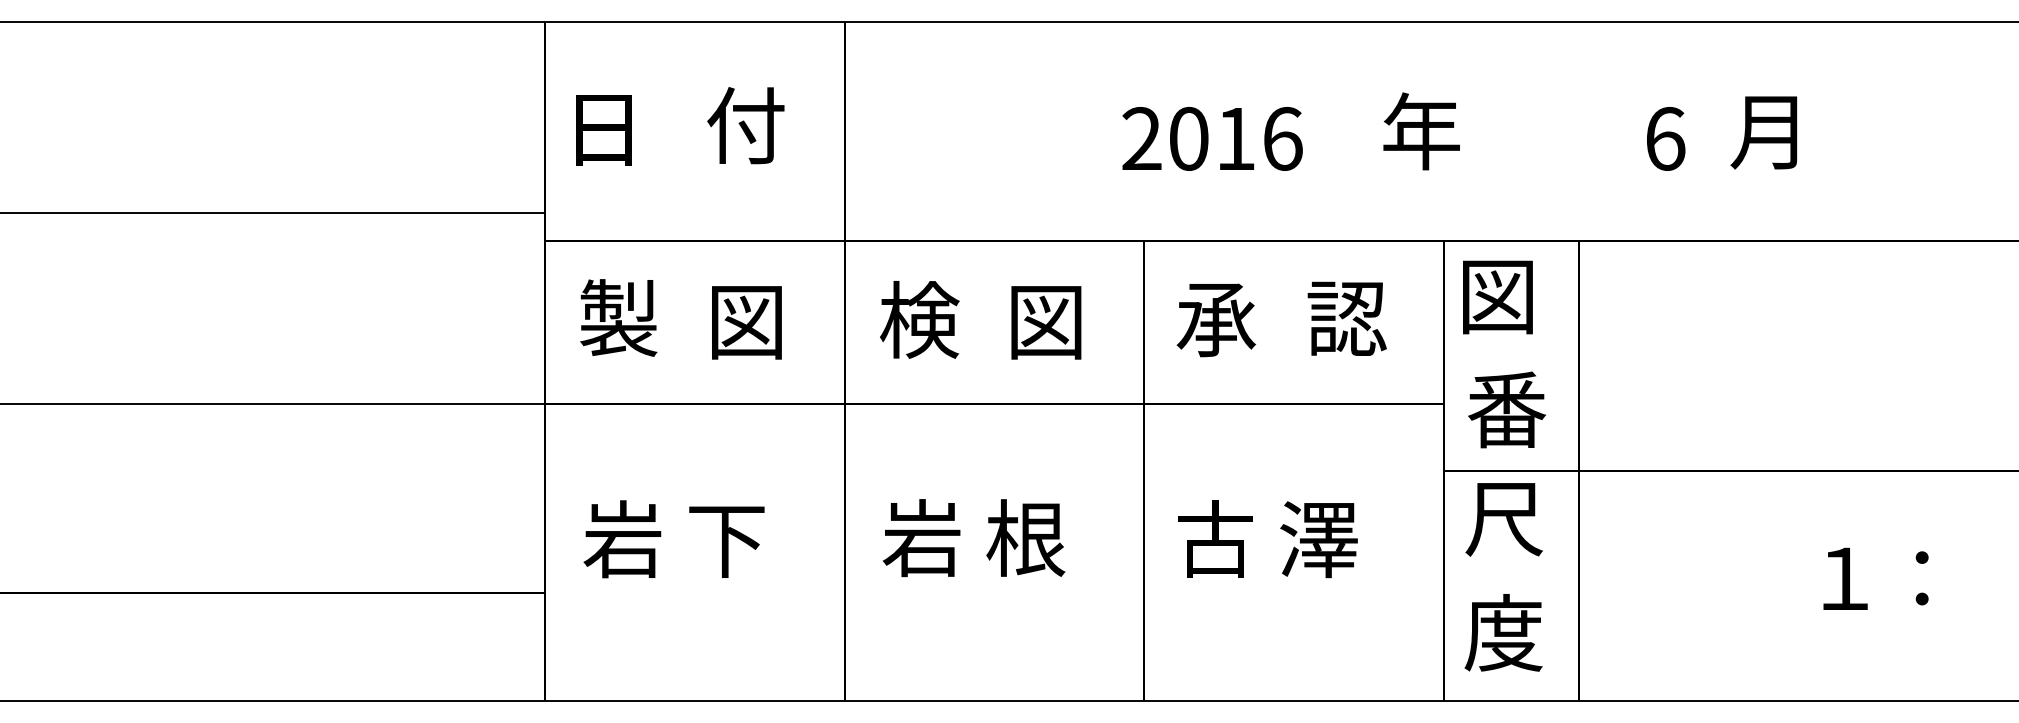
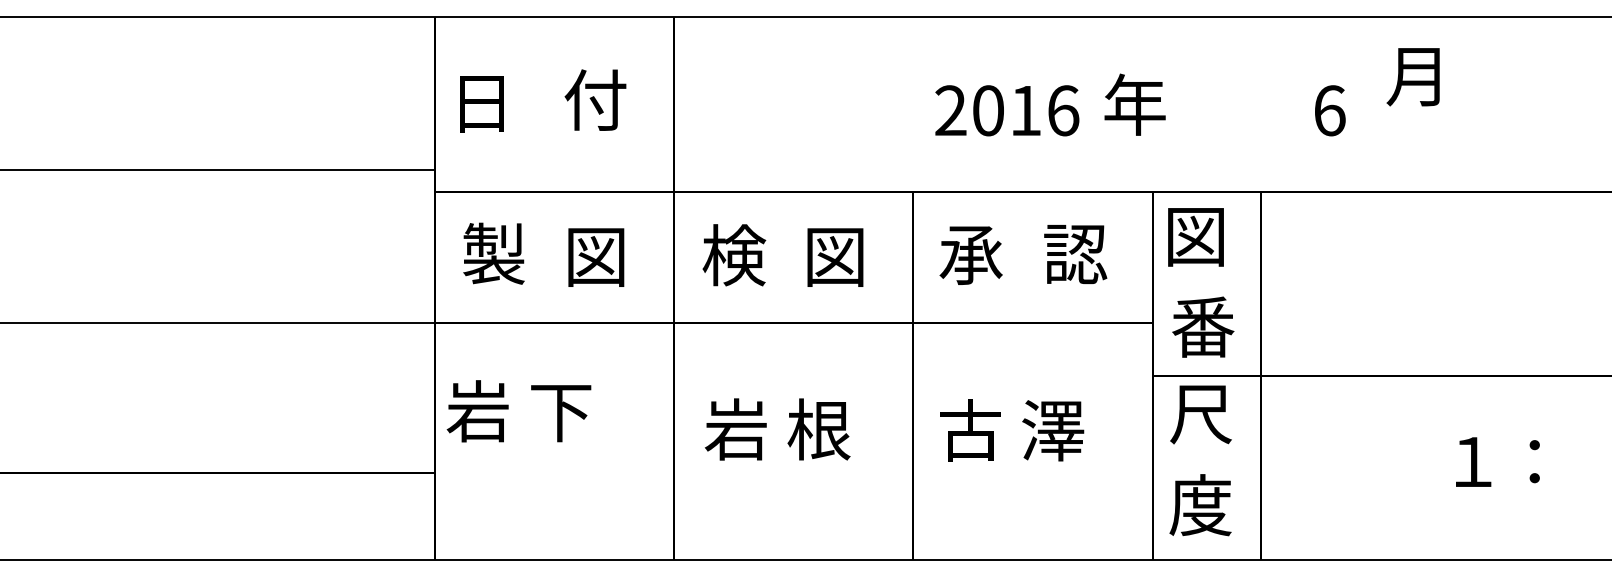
text: (1763, 132) -> (1412, 76), moved
text: (1212, 138) -> (1007, 110), moved
text: (673, 539) -> (518, 411), moved

